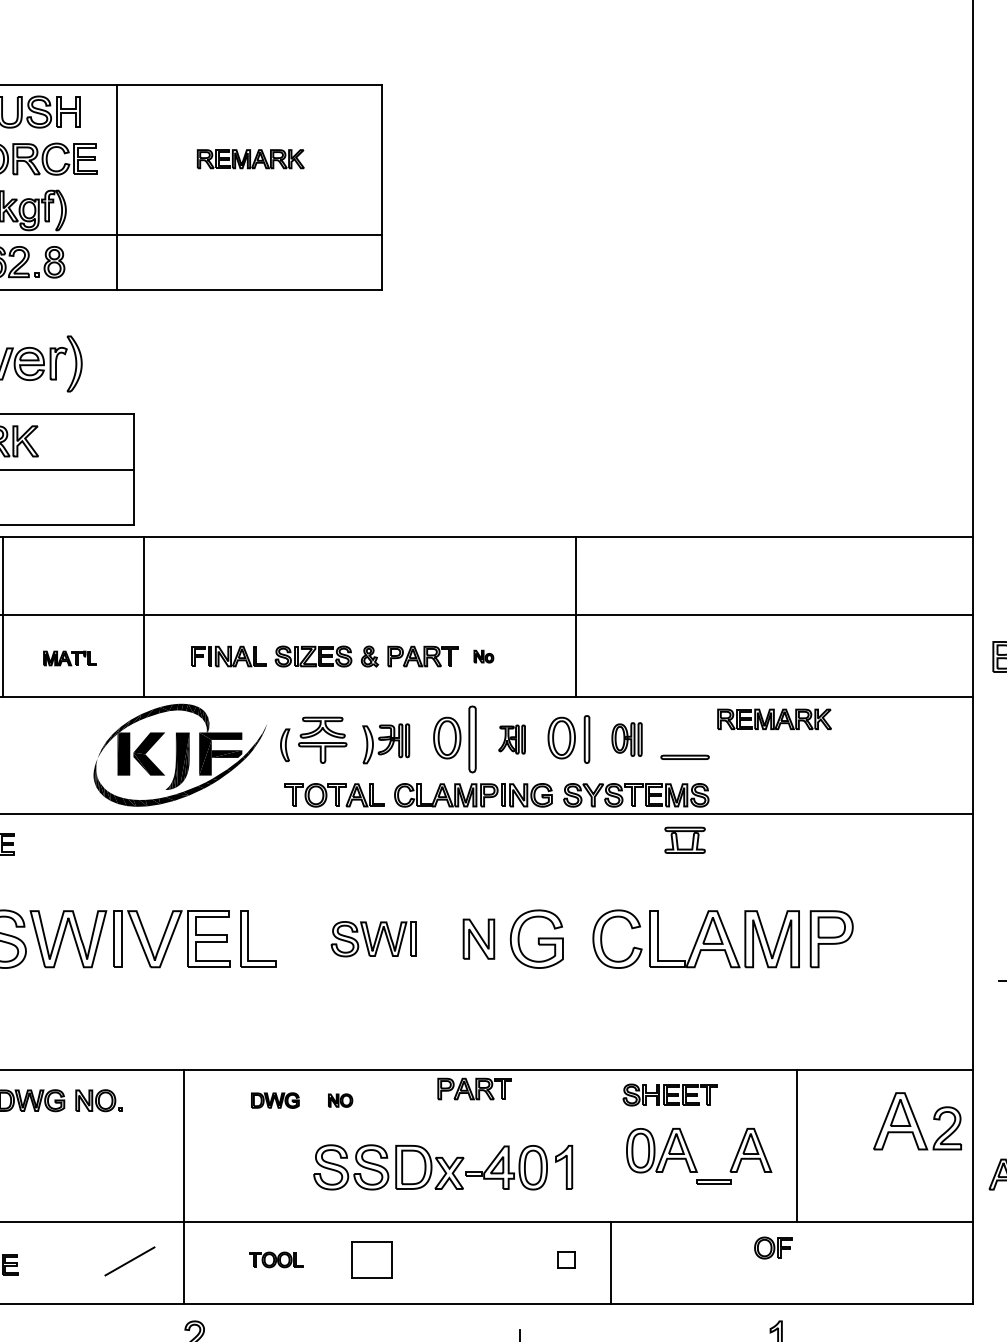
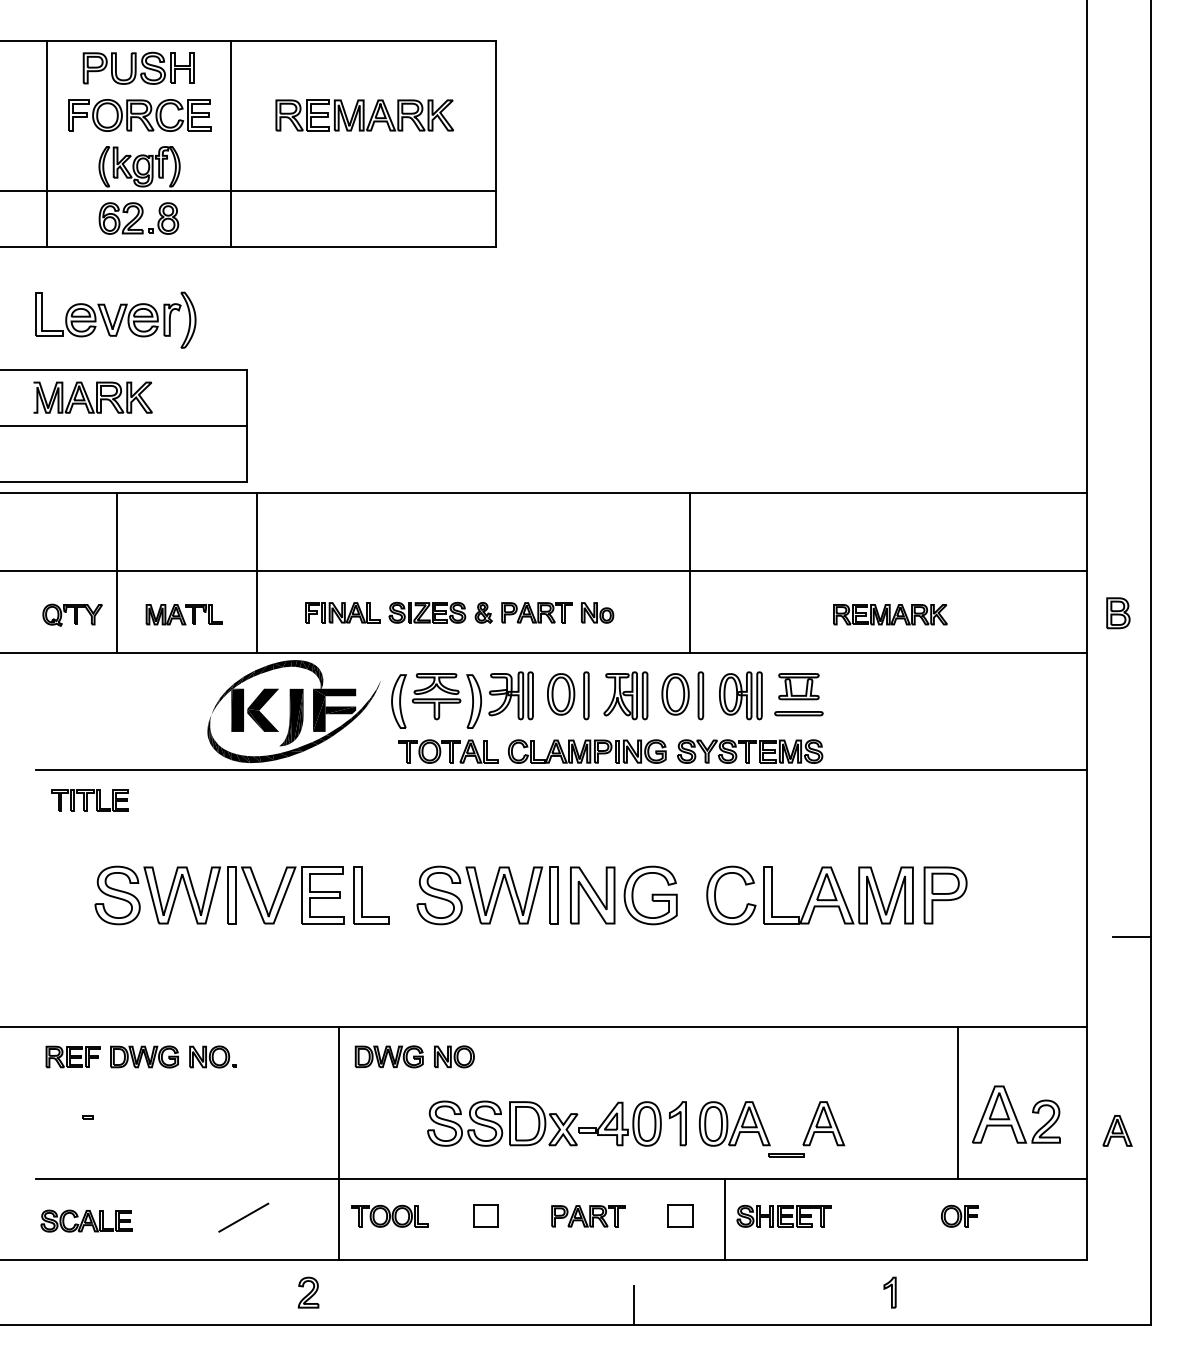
part: (250, 159) -> (364, 115), size x1.67
part: (483, 656) -> (597, 612), size x1.67
part: (69, 658) -> (183, 614), size x1.43
part: (774, 719) -> (890, 614), moved
part: (472, 739) -> (586, 695), size x0.71
part: (511, 739) -> (625, 695), size x1.67
part: (626, 739) -> (740, 695), size x1.43
part: (385, 743) -> (499, 699), size x1.43
part: (284, 745) -> (398, 701), size x1.67
part: (684, 840) -> (798, 686), moved
part: (373, 939) -> (487, 895), size x1.67
part: (478, 939) -> (592, 895), size x1.43
part: (474, 1089) -> (588, 1216), moved
part: (669, 1094) -> (783, 1215), moved
part: (274, 1100) -> (388, 1056), size x1.43
part: (340, 1100) -> (454, 1056), size x1.67
part: (917, 1121) -> (1016, 1114), moved
line: (797, 1146) -> (958, 1102), moved
part: (692, 1158) -> (765, 1131), moved
line: (184, 1187) -> (339, 1143), moved
part: (772, 1247) -> (959, 1215), moved
part: (275, 1259) -> (389, 1215), size x1.43
part: (371, 1259) -> (485, 1215), size x0.62
part: (566, 1259) -> (680, 1215), size x1.43

